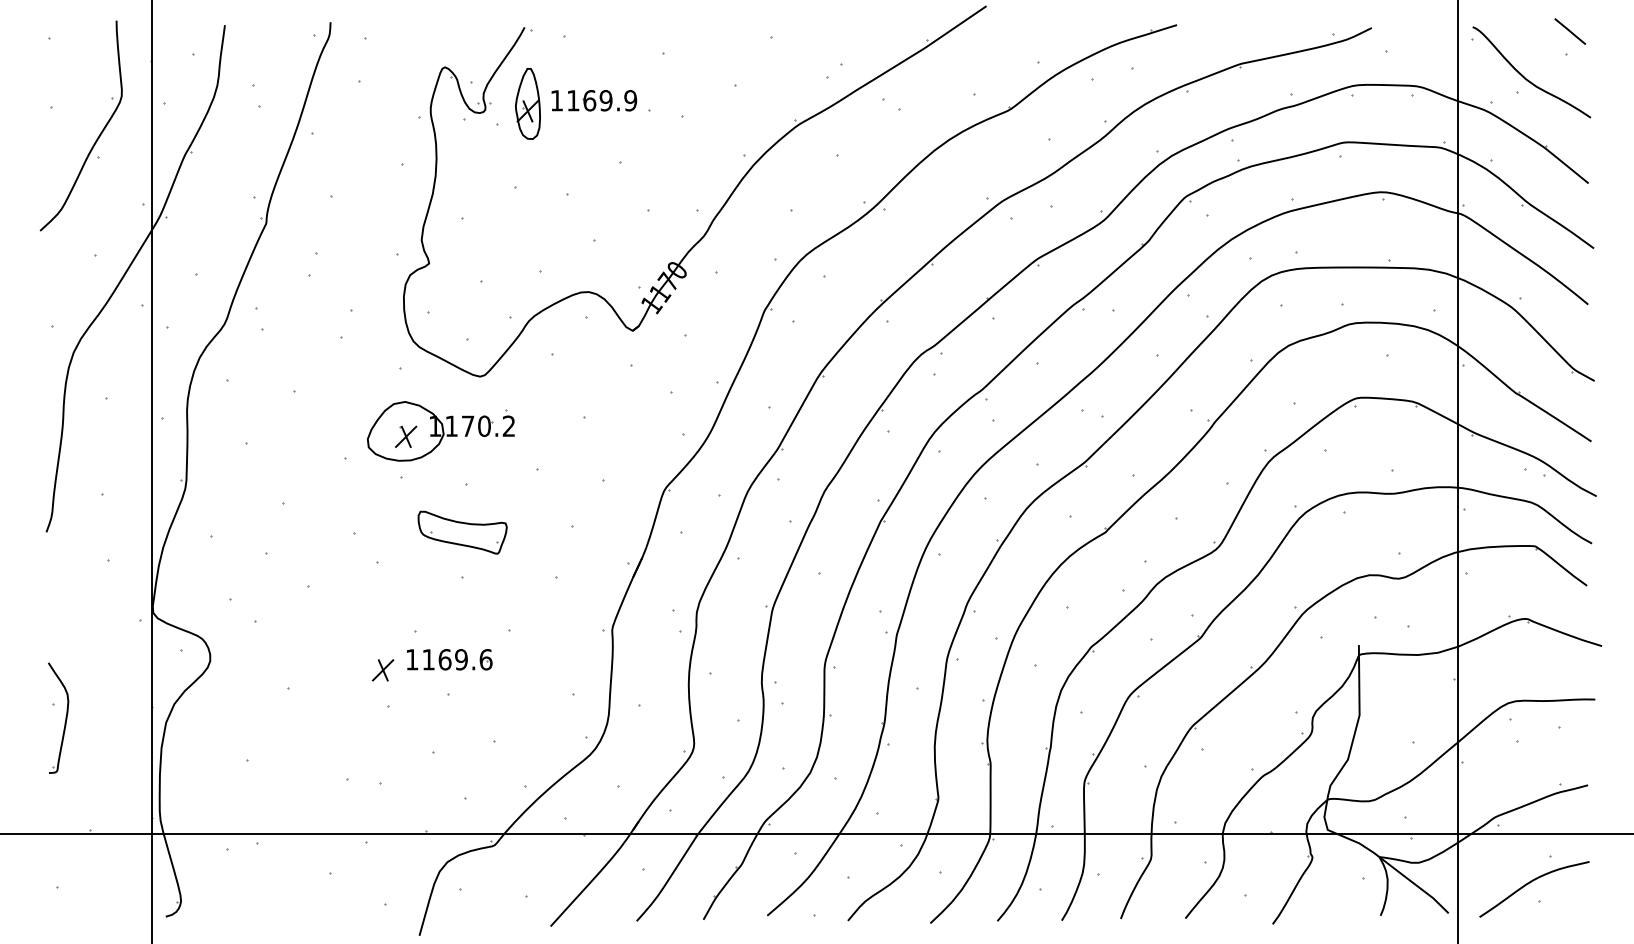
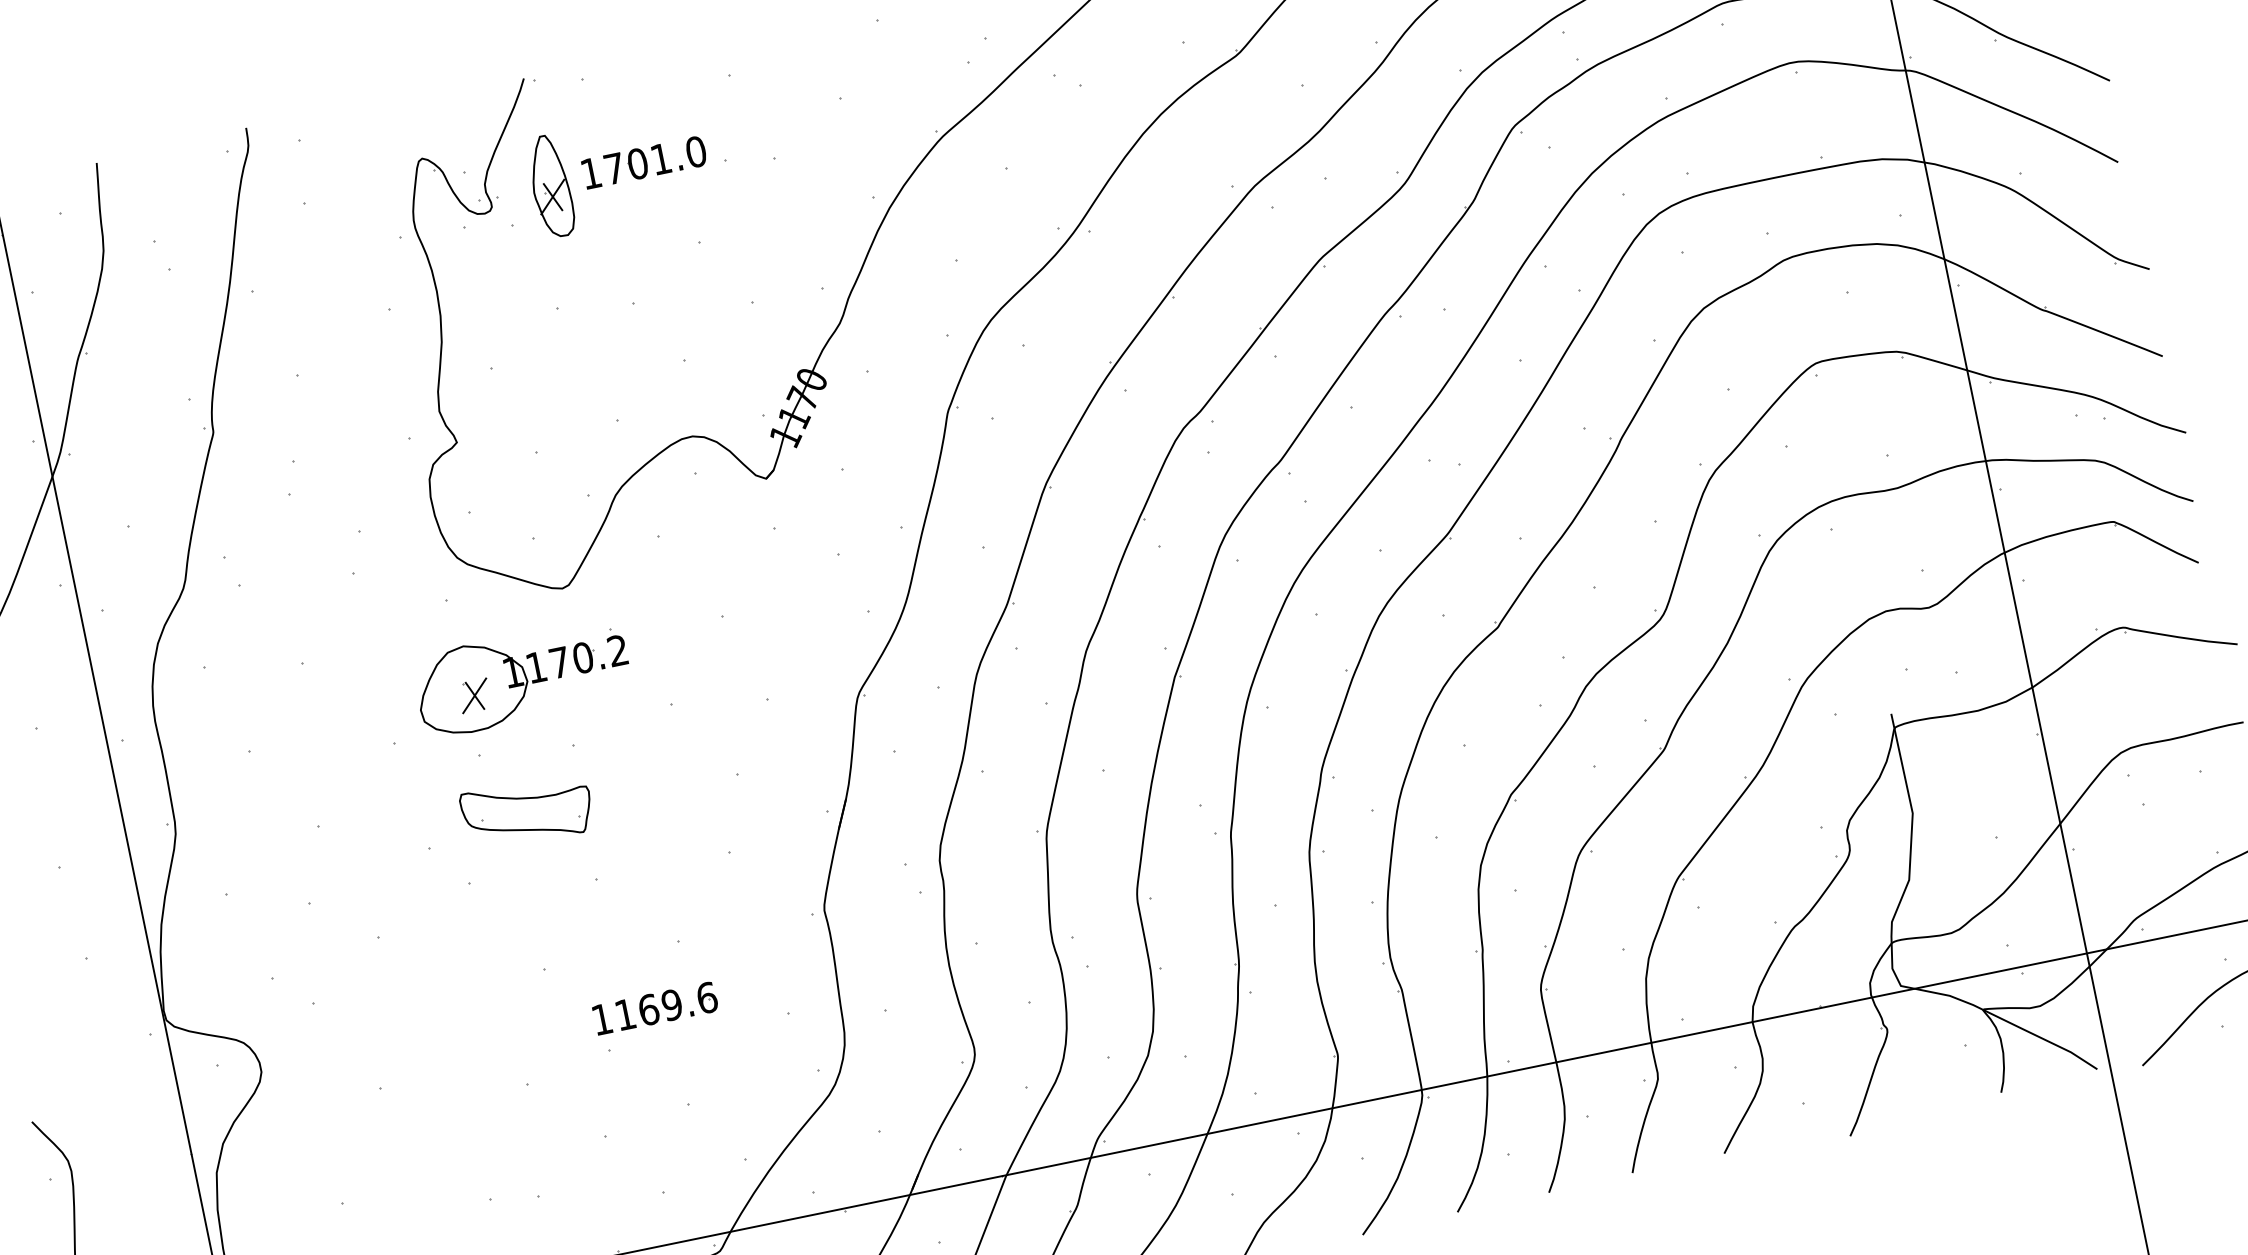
text: (602, 100) -> (655, 159), 1169.9 -> 1701.0
part: (462, 532) -> (527, 812), moved
part: (449, 659) -> (655, 1008), moved
part: (382, 670) -> (509, 1035), removed

